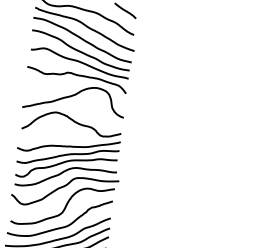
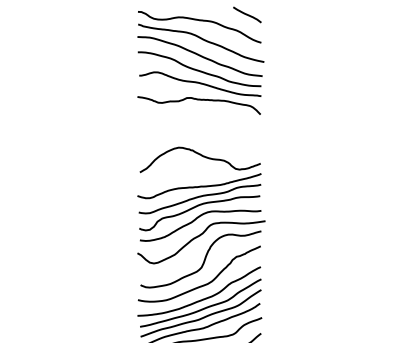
curve: (73, 96) -> (197, 125), removed

